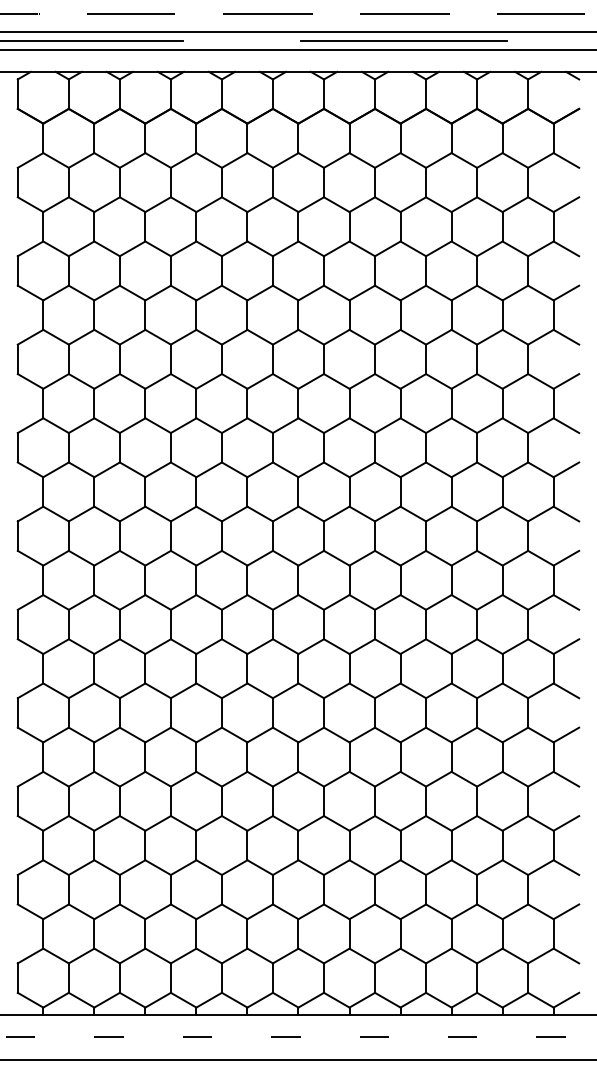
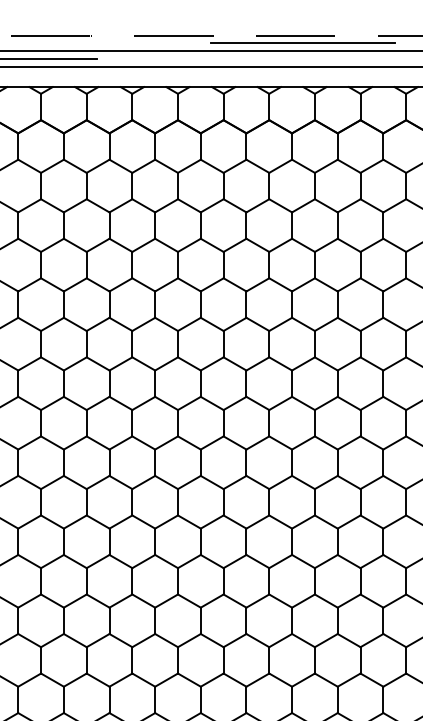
line: (403, 40) -> (302, 42), moved

